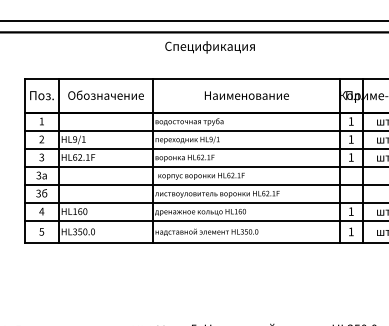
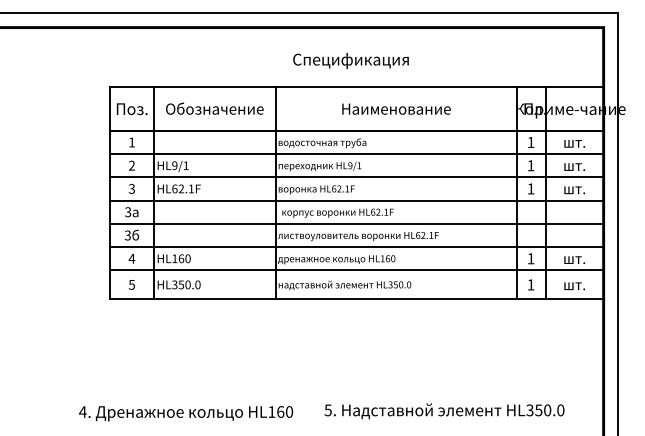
text: (209, 47) -> (350, 60), moved

